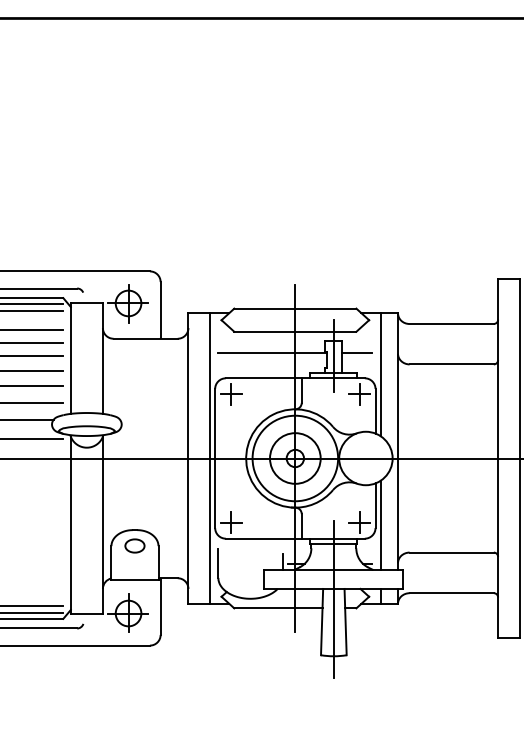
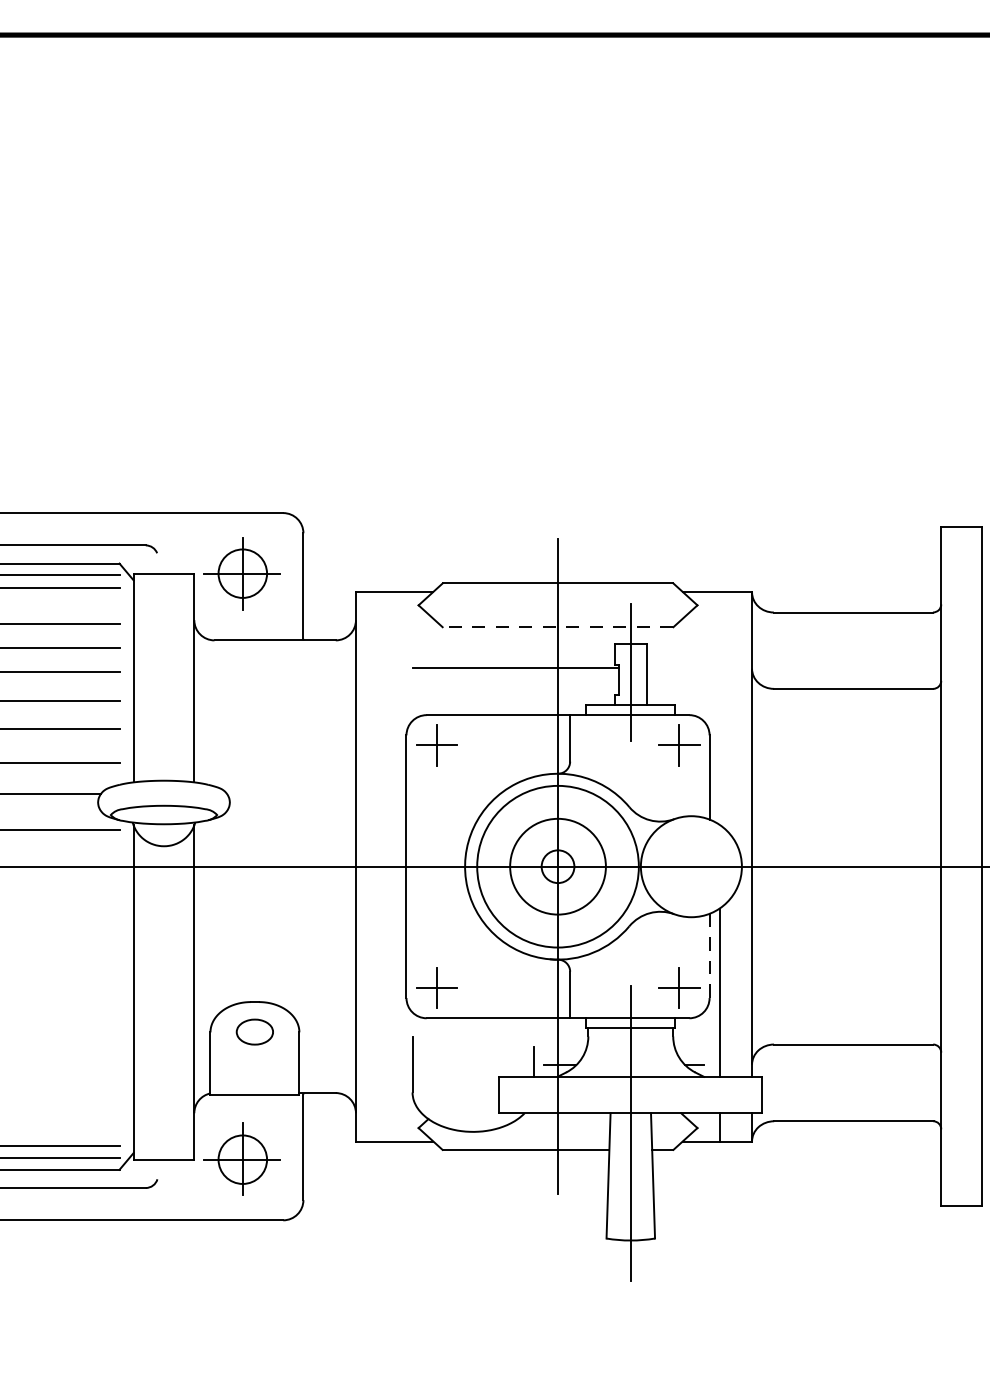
line: (294, 331) -> (556, 626), solid -> dashed
line: (357, 353) -> (675, 668), removed
line: (380, 374) -> (718, 707), removed
line: (209, 458) -> (395, 866), removed
line: (375, 506) -> (709, 957), solid -> dashed

